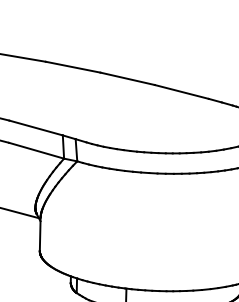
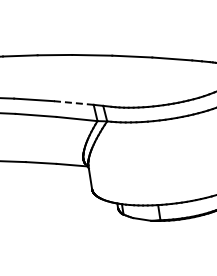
line: (35, 128) -> (73, 103), solid -> dashed

